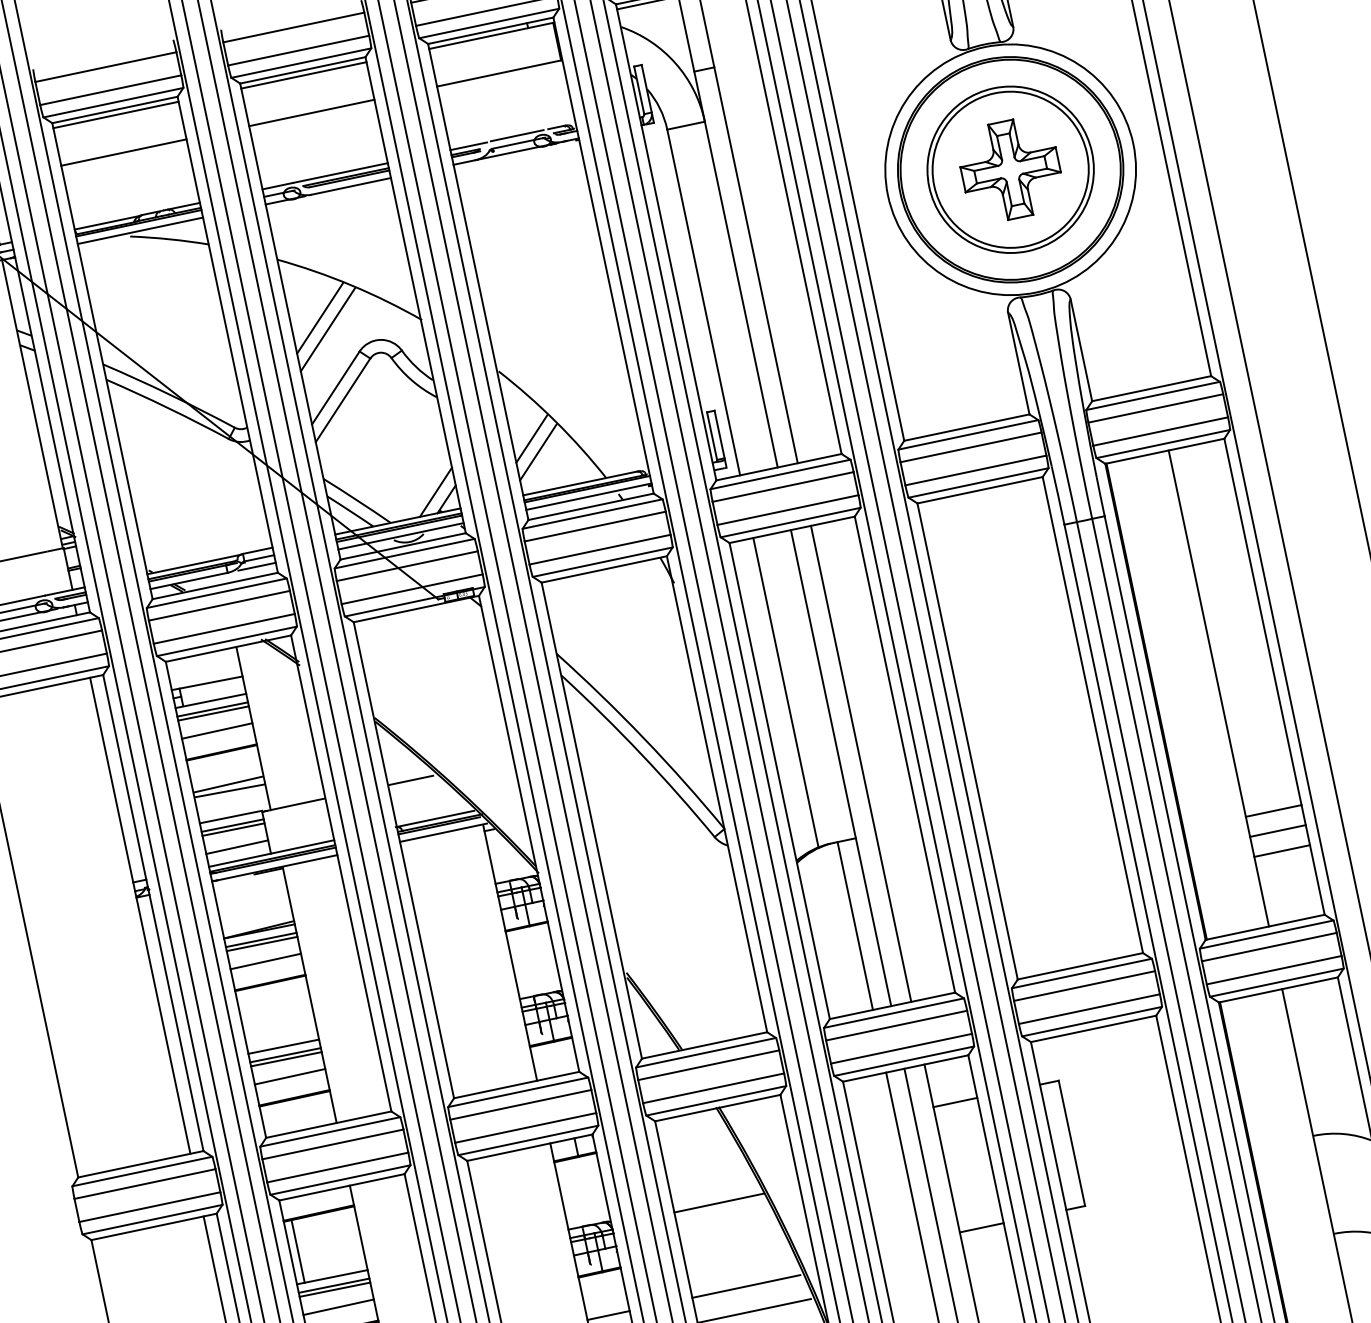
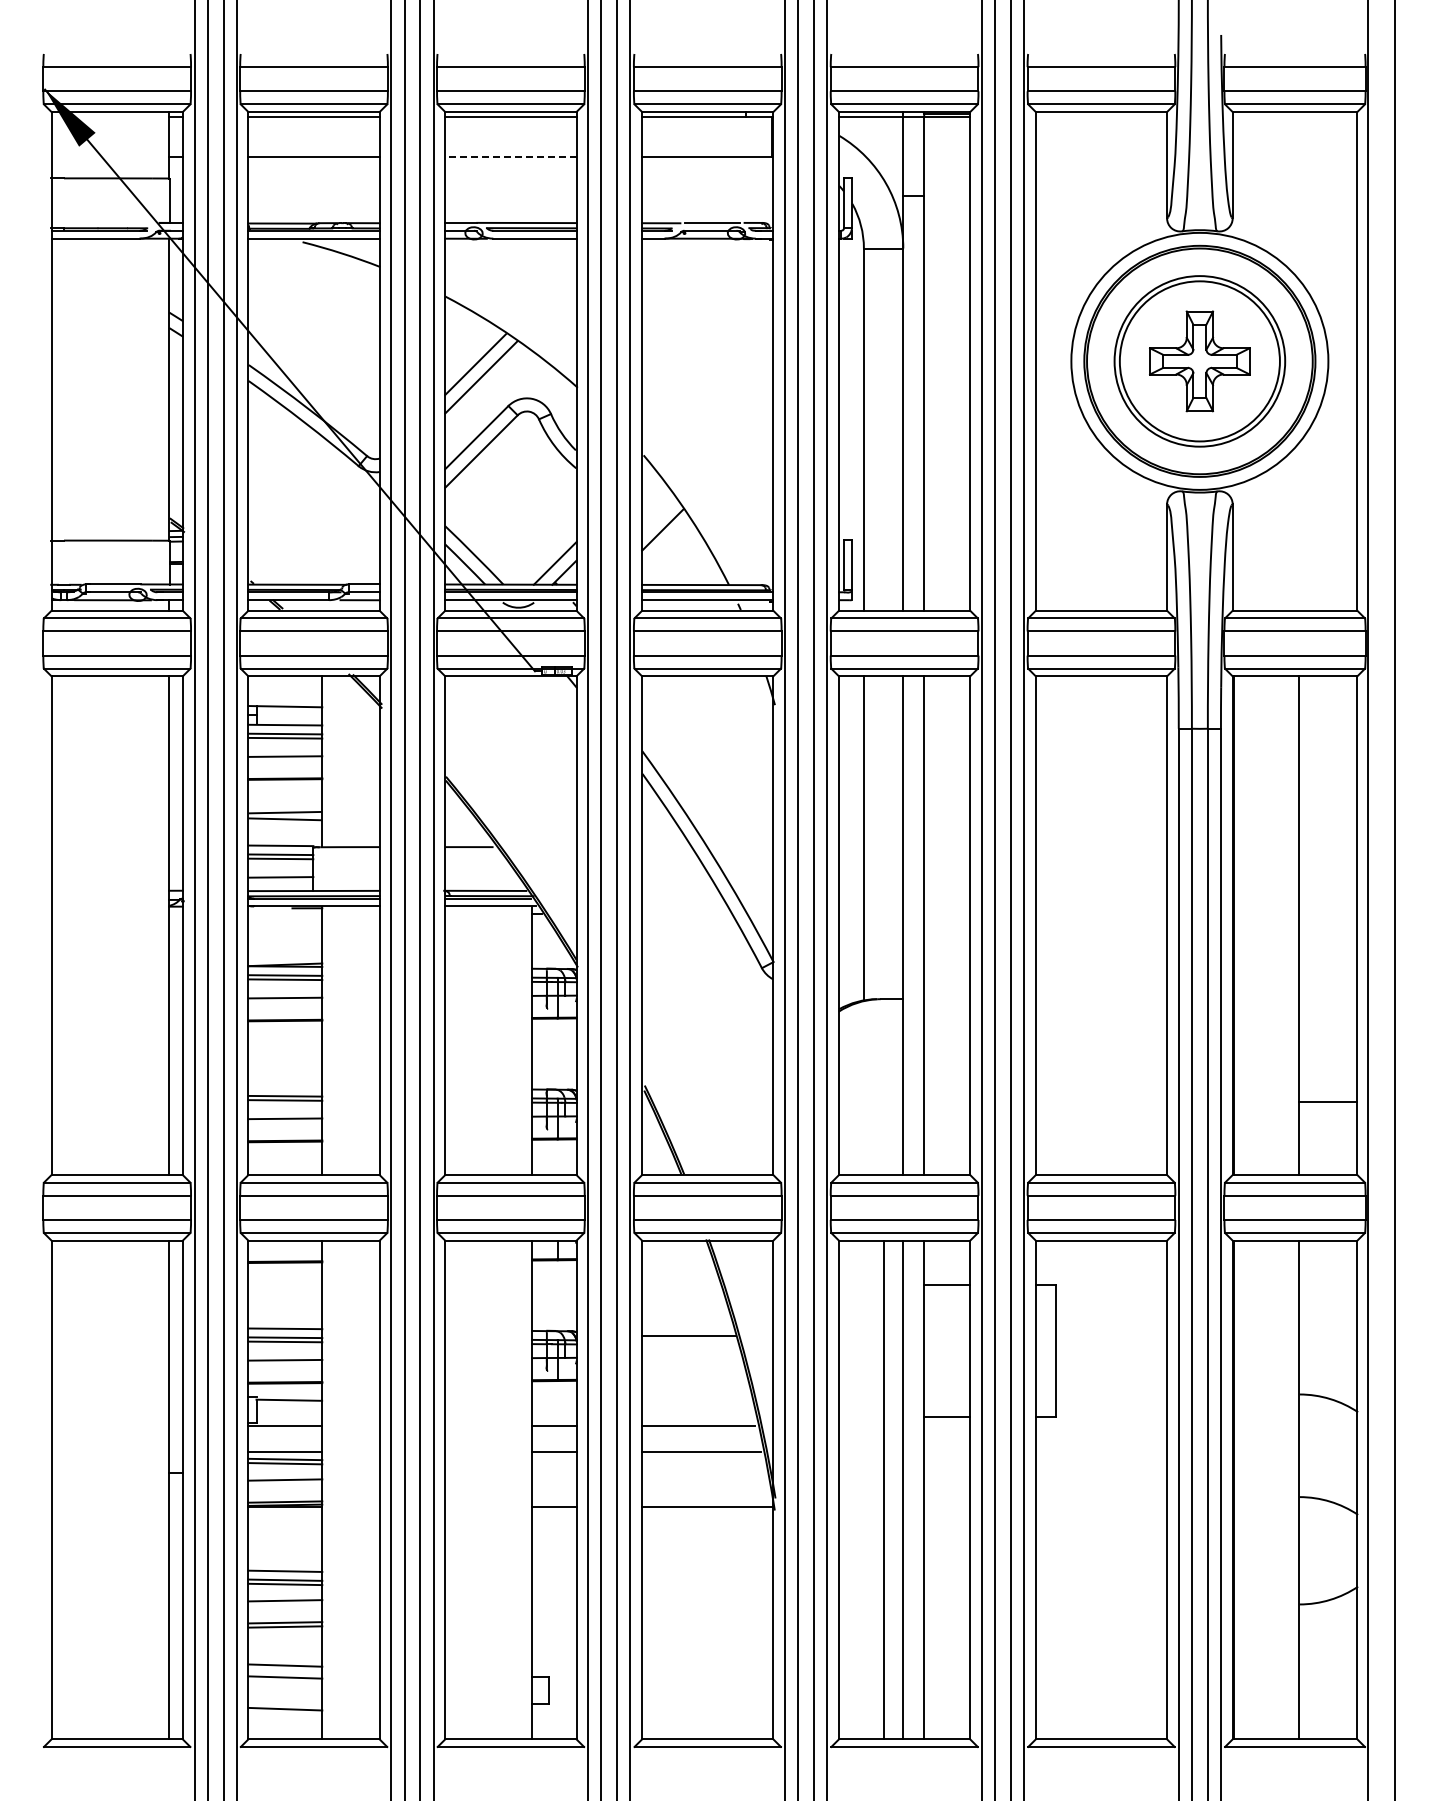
line: (311, 112) -> (510, 156), solid -> dashed
line: (538, 452) -> (666, 545), removed
line: (1274, 811) -> (1328, 1060), removed
line: (1278, 831) -> (1328, 1081), removed
line: (855, 926) -> (884, 1087), removed
line: (283, 1046) -> (285, 1087), removed
line: (298, 1251) -> (256, 1295), removed

